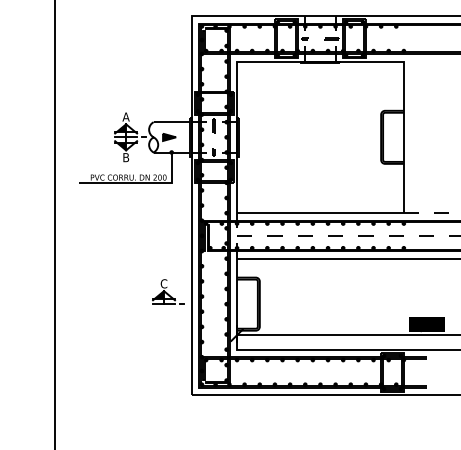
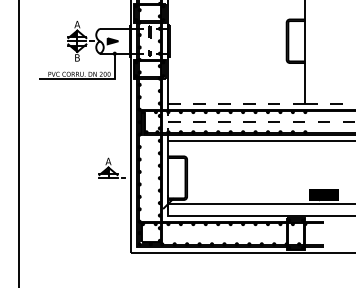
line: (320, 213) -> (236, 103), solid -> dashed
text: (163, 283) -> (108, 161), C -> A

